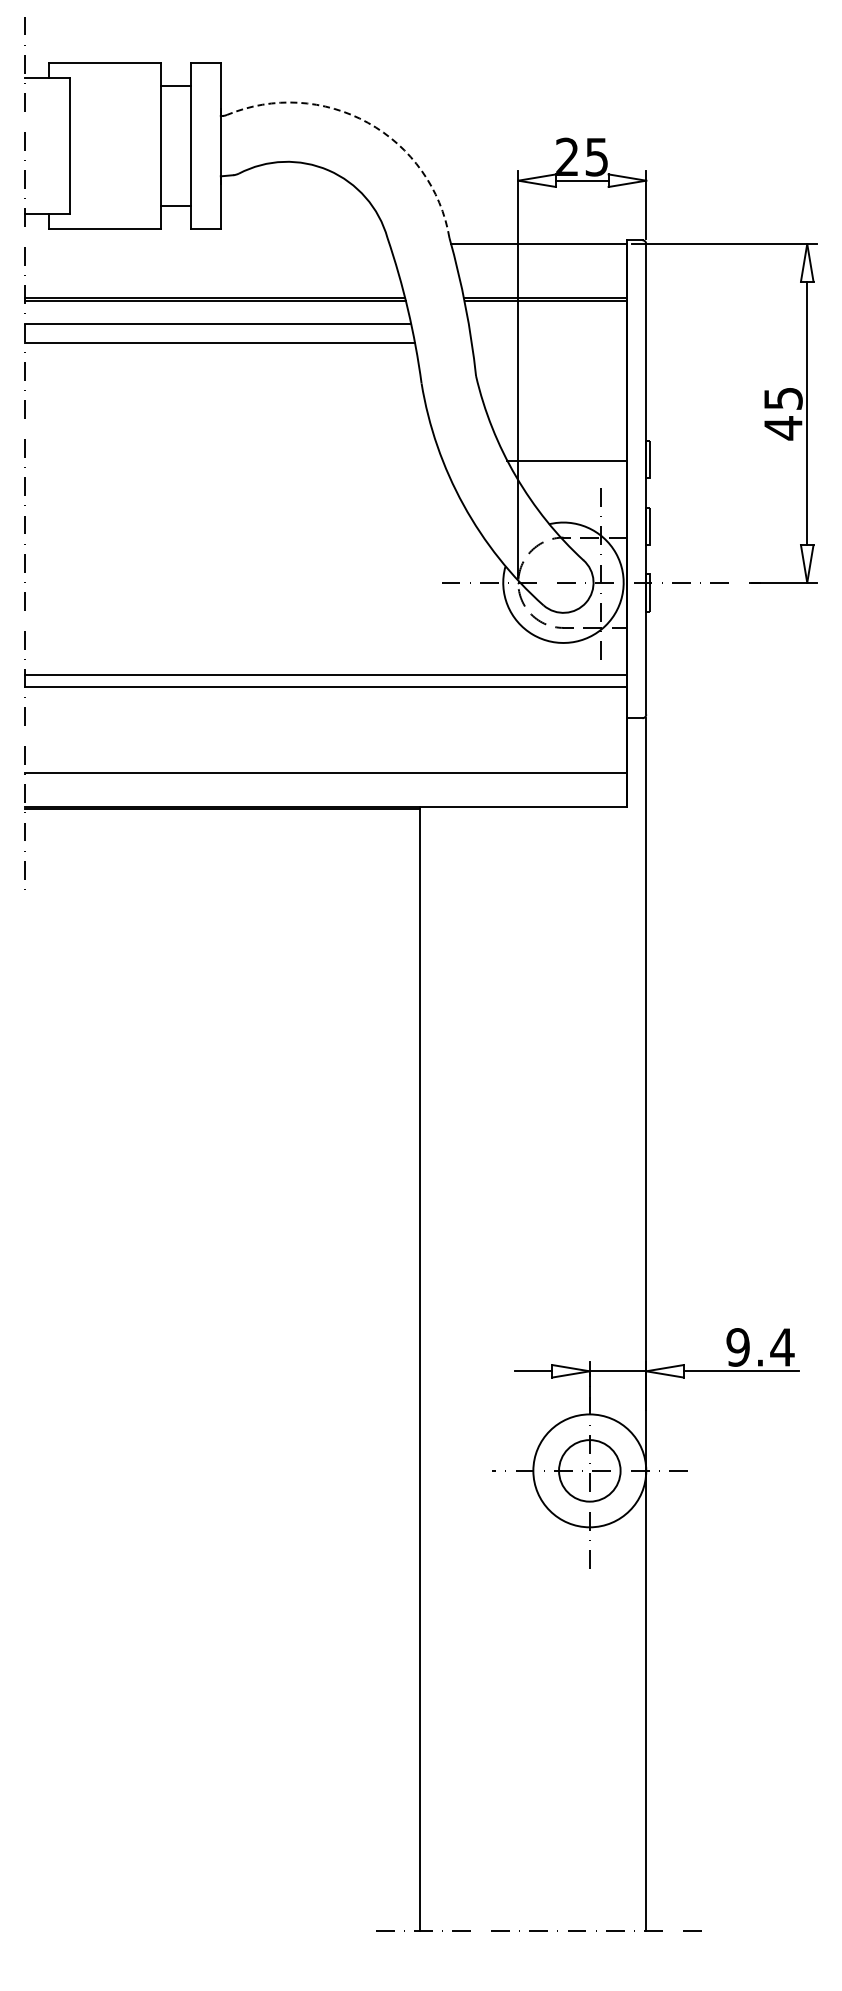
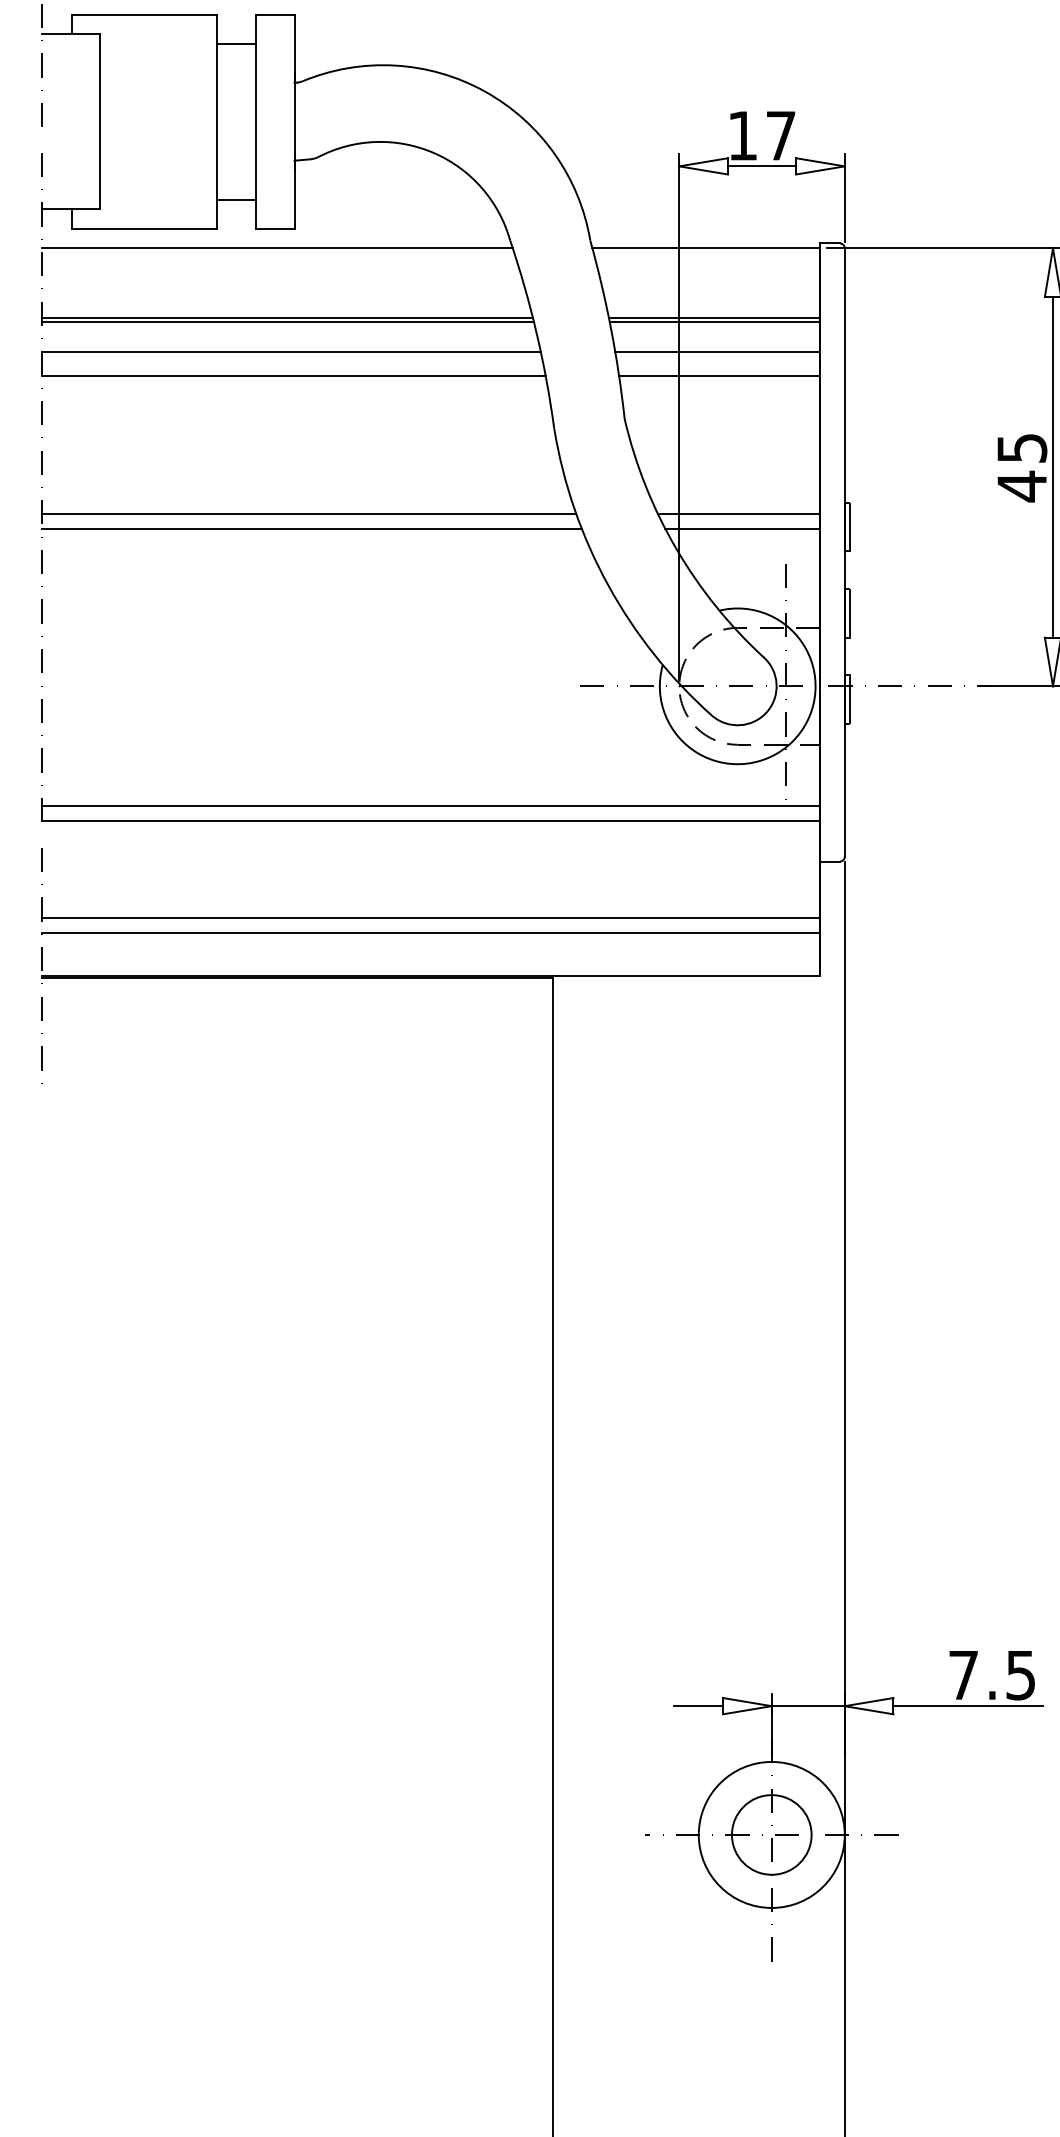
arc: (367, 122) -> (484, 91), dashed -> solid
text: (581, 156) -> (761, 135), 25 -> 17
line: (207, 244) -> (277, 248), added
line: (547, 323) -> (717, 351), added
line: (549, 342) -> (719, 375), added
line: (231, 449) -> (308, 513), added
line: (564, 449) -> (739, 513), added
line: (233, 460) -> (310, 528), added
line: (326, 761) -> (431, 917), added
text: (760, 1347) -> (992, 1675), 9.4 -> 7.5

